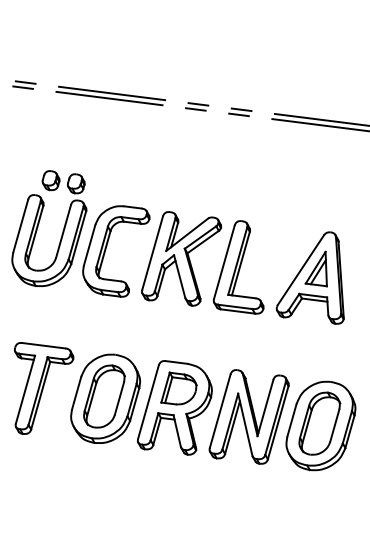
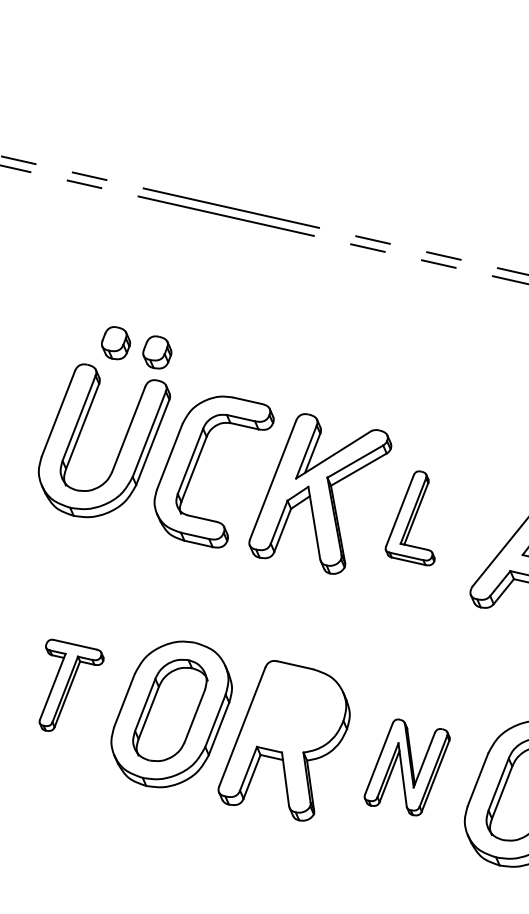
part: (238, 267) -> (413, 517), size x0.6
part: (44, 388) -> (71, 687), size x0.6
part: (178, 388) -> (294, 708), removed
part: (248, 416) -> (406, 766), size x0.6

